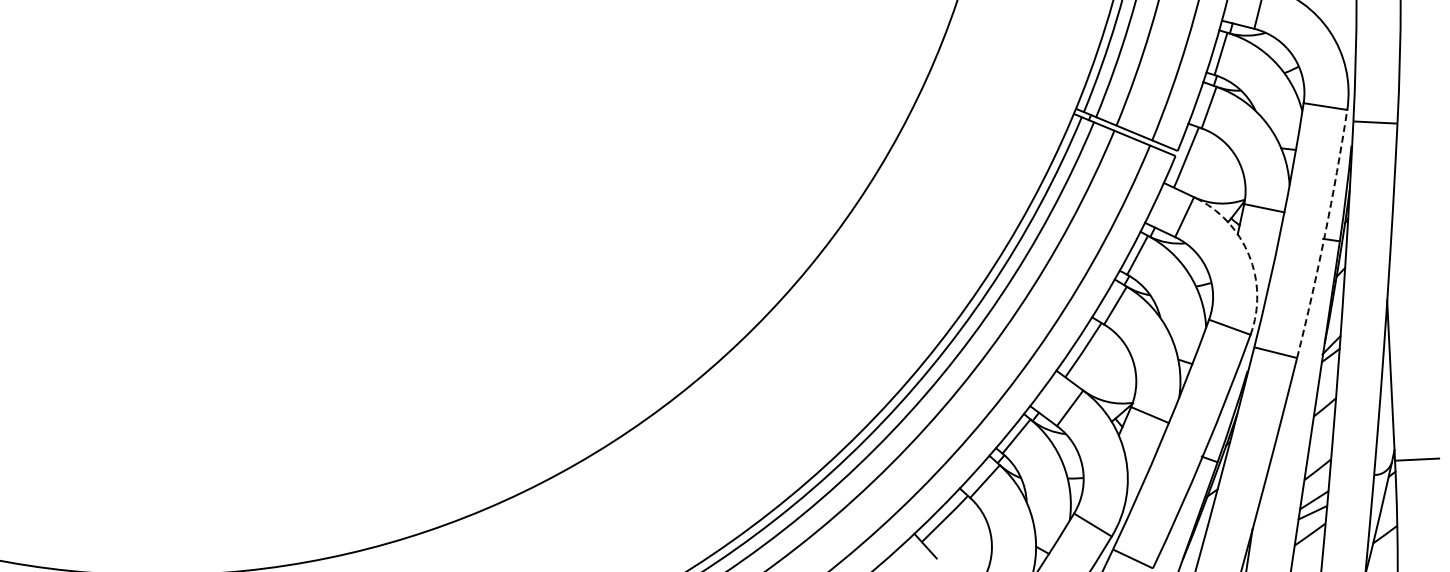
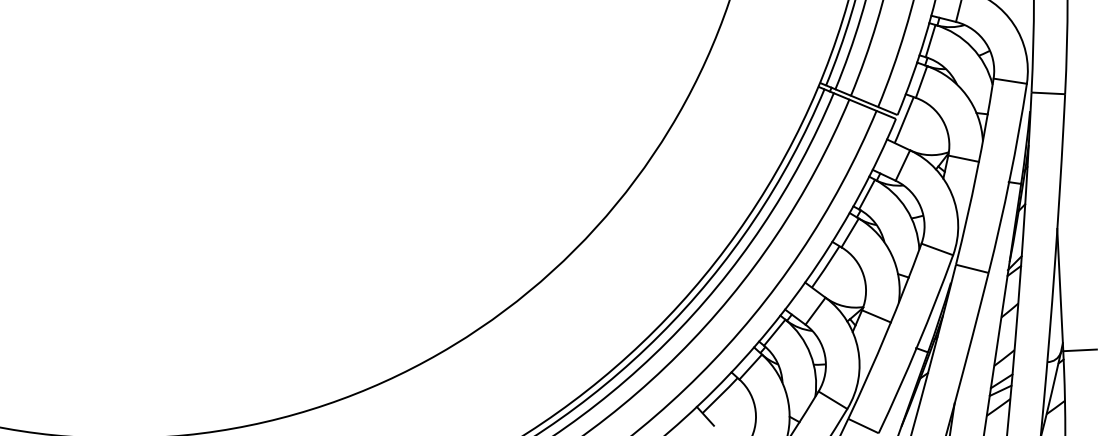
arc: (1325, 234) -> (1010, 178), dashed -> solid
arc: (1248, 255) -> (951, 194), dashed -> solid

